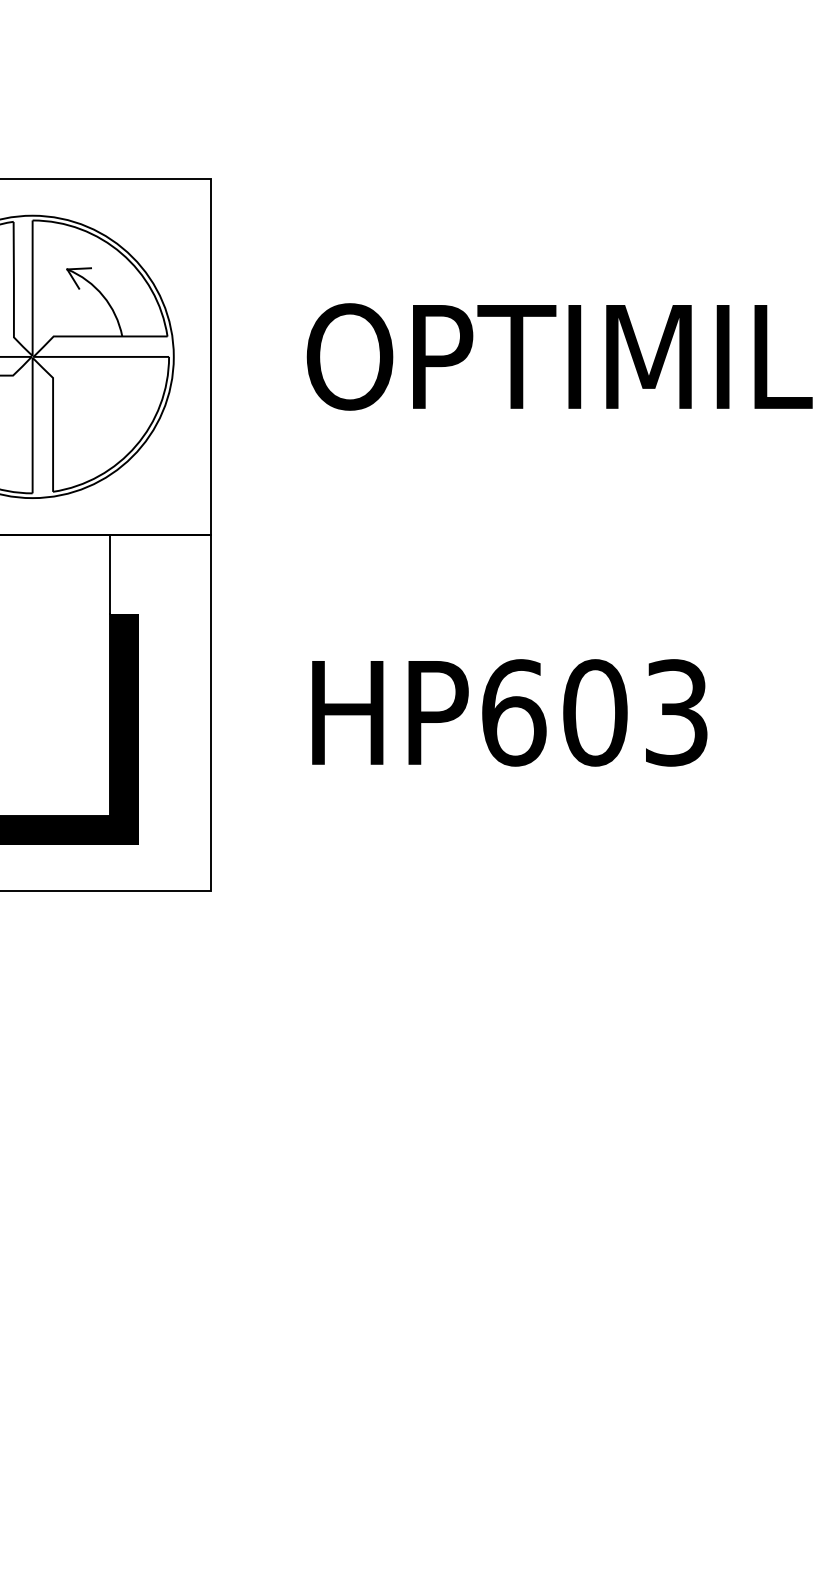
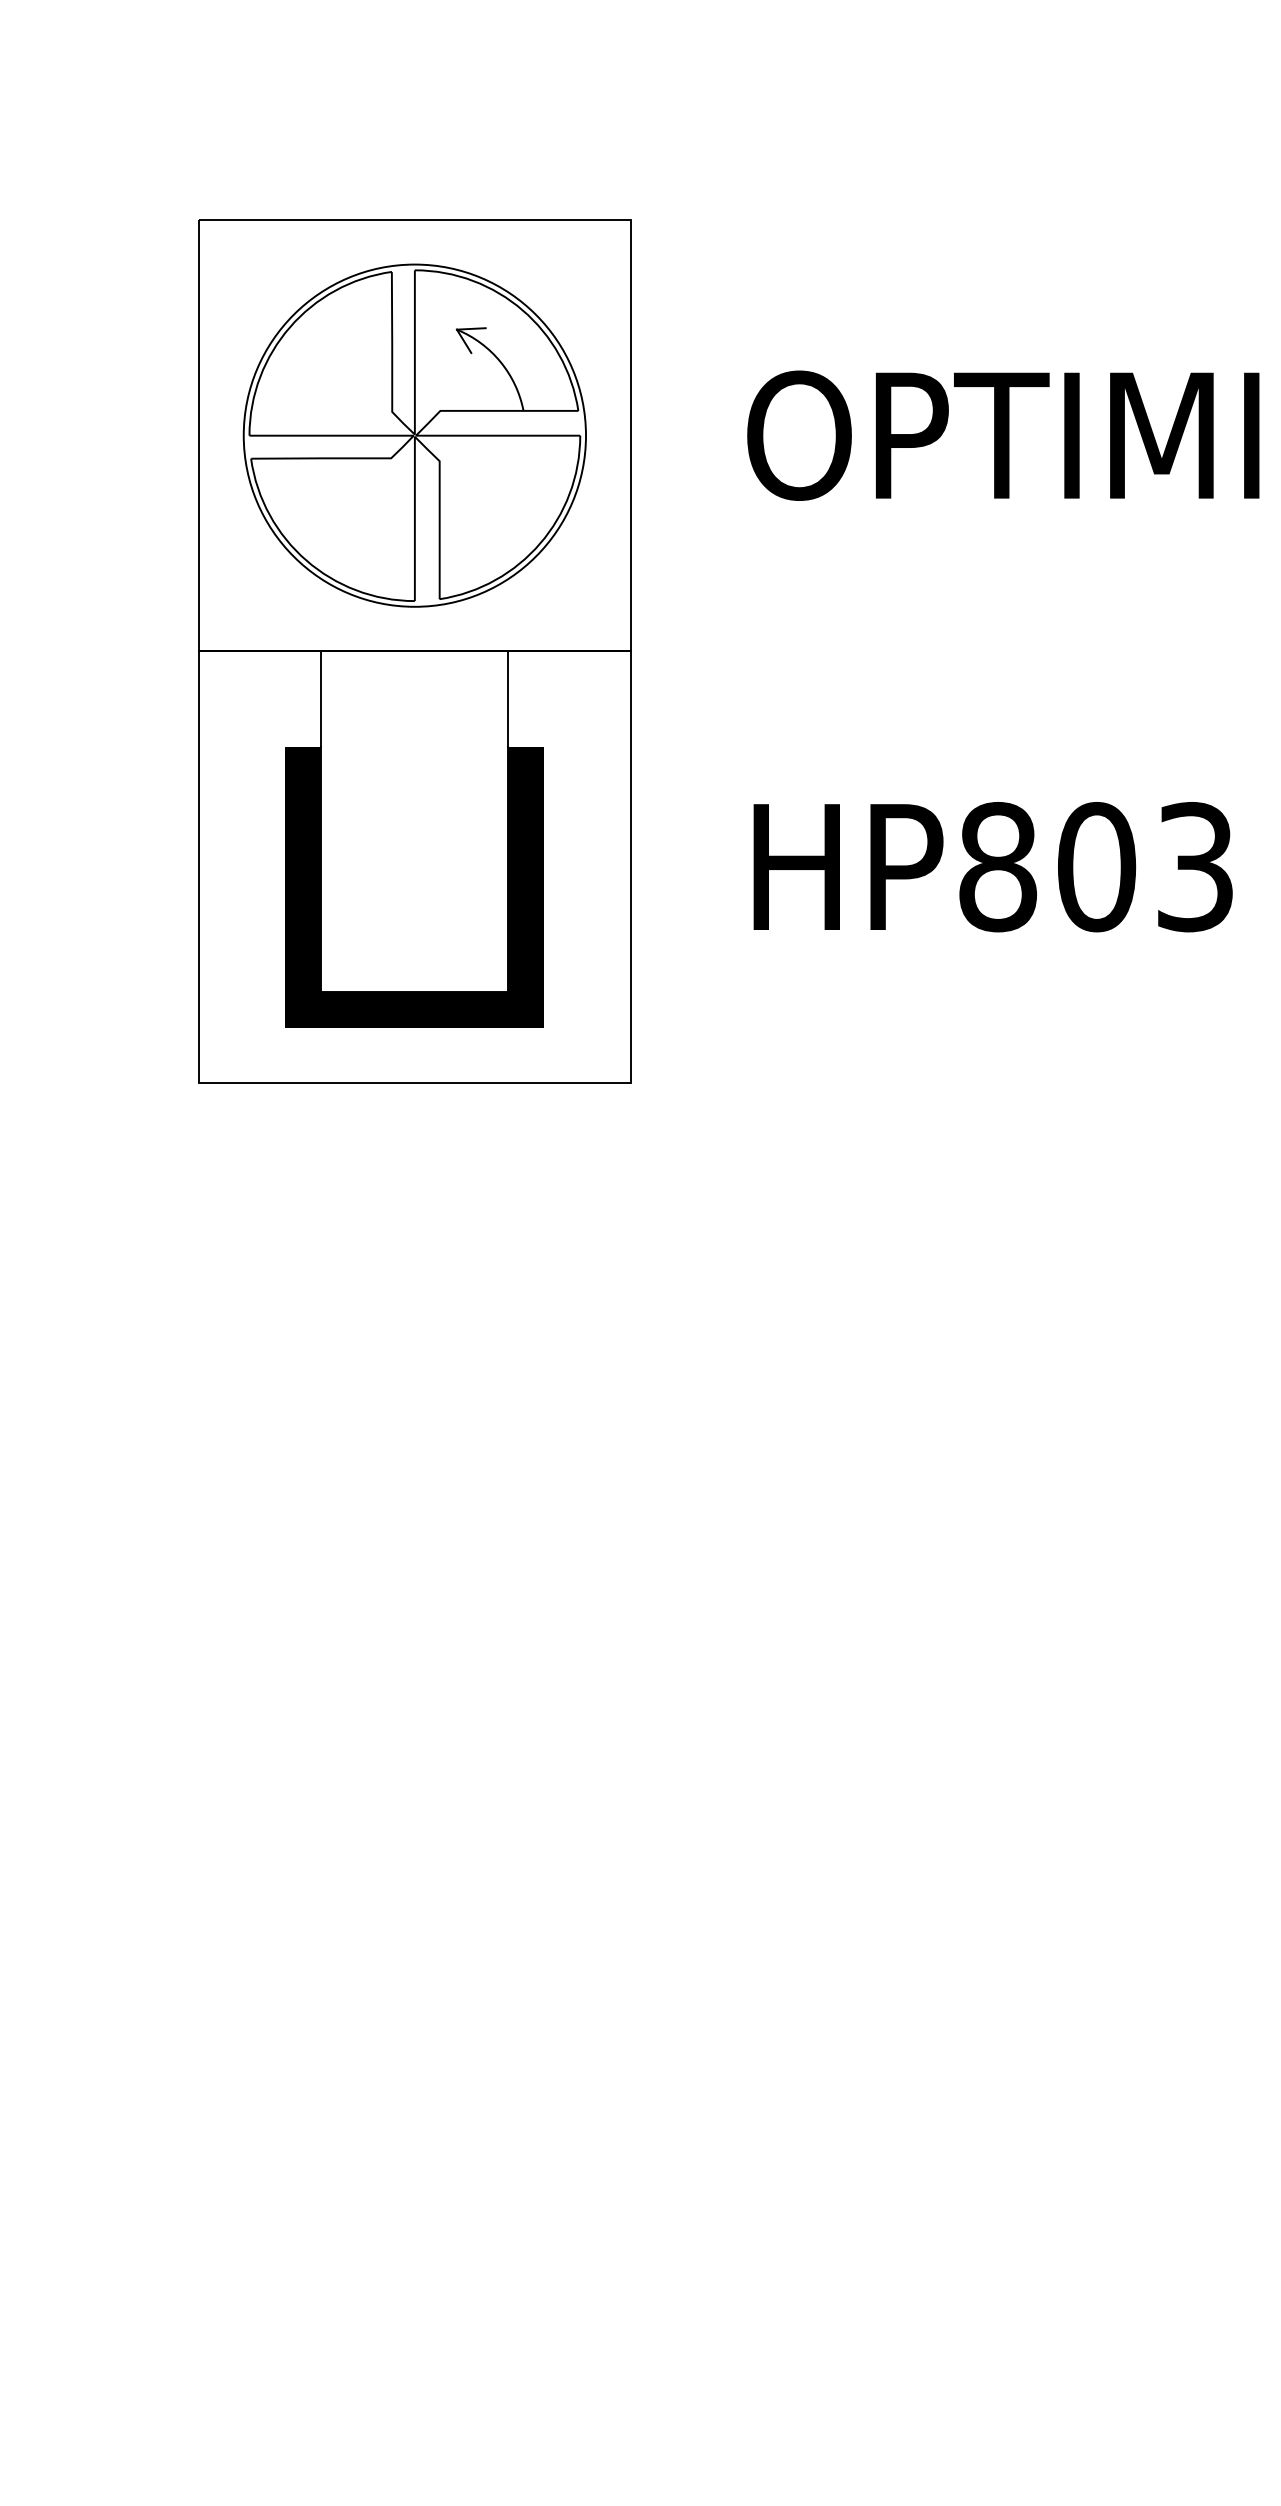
text: (514, 713) -> (998, 867), HP603 -> HP803

